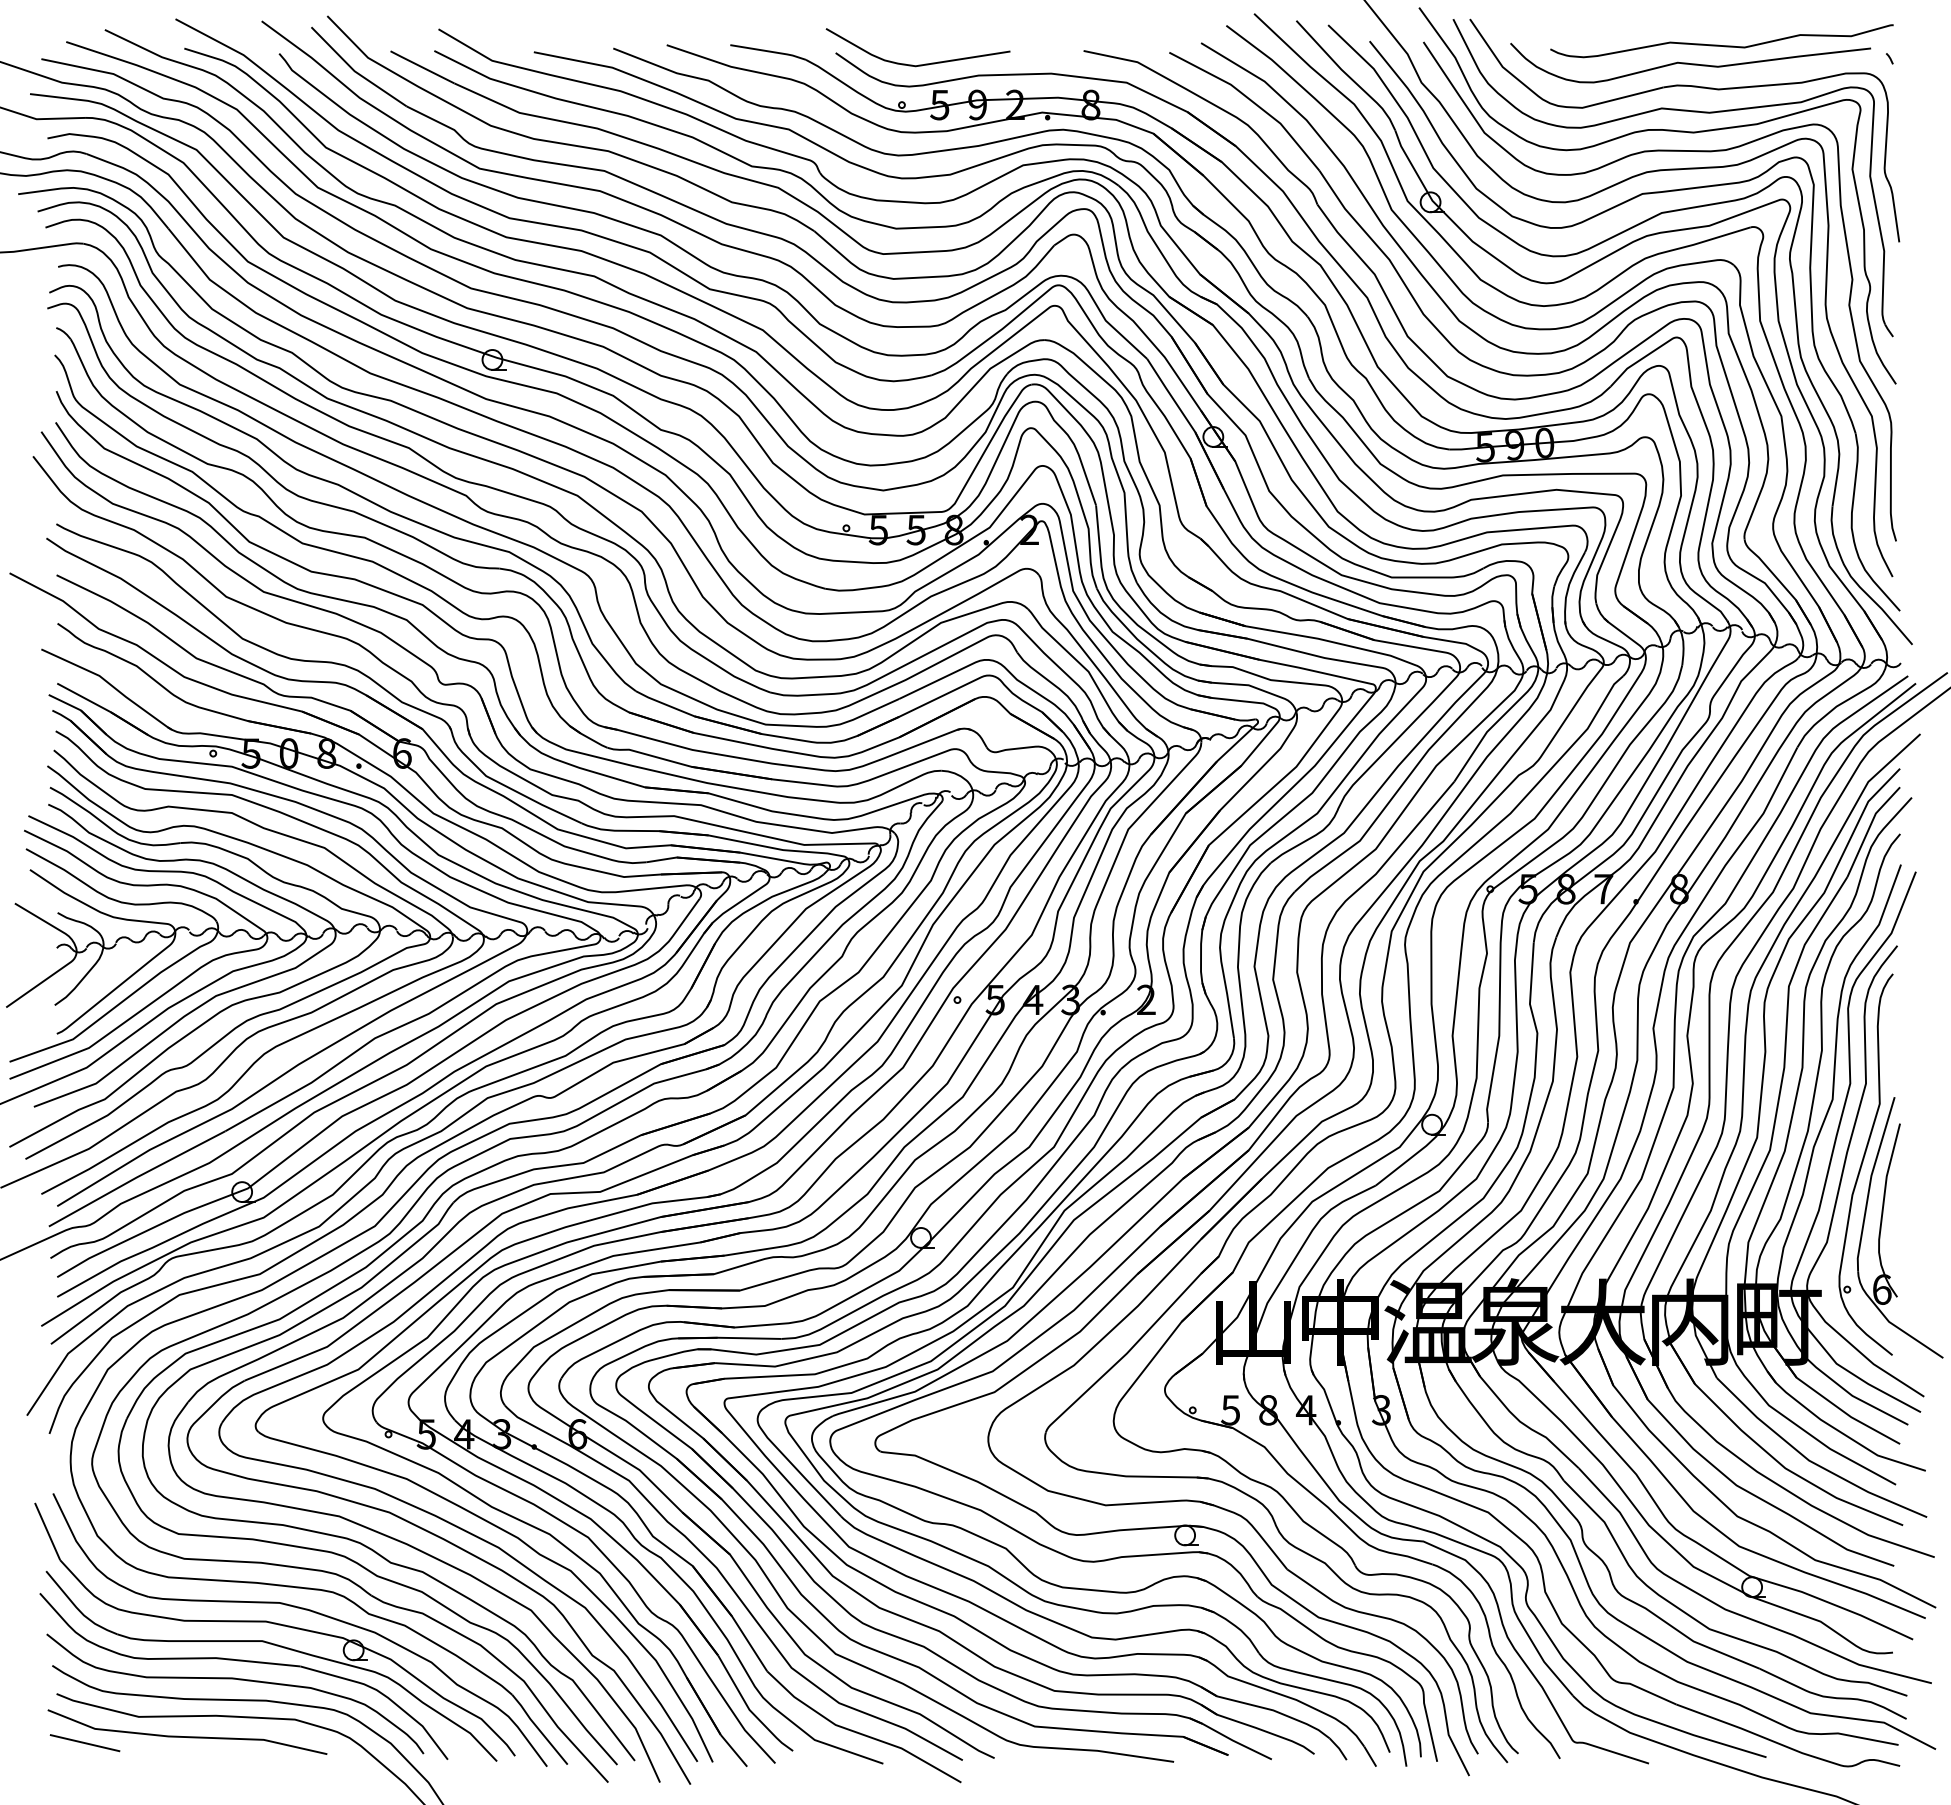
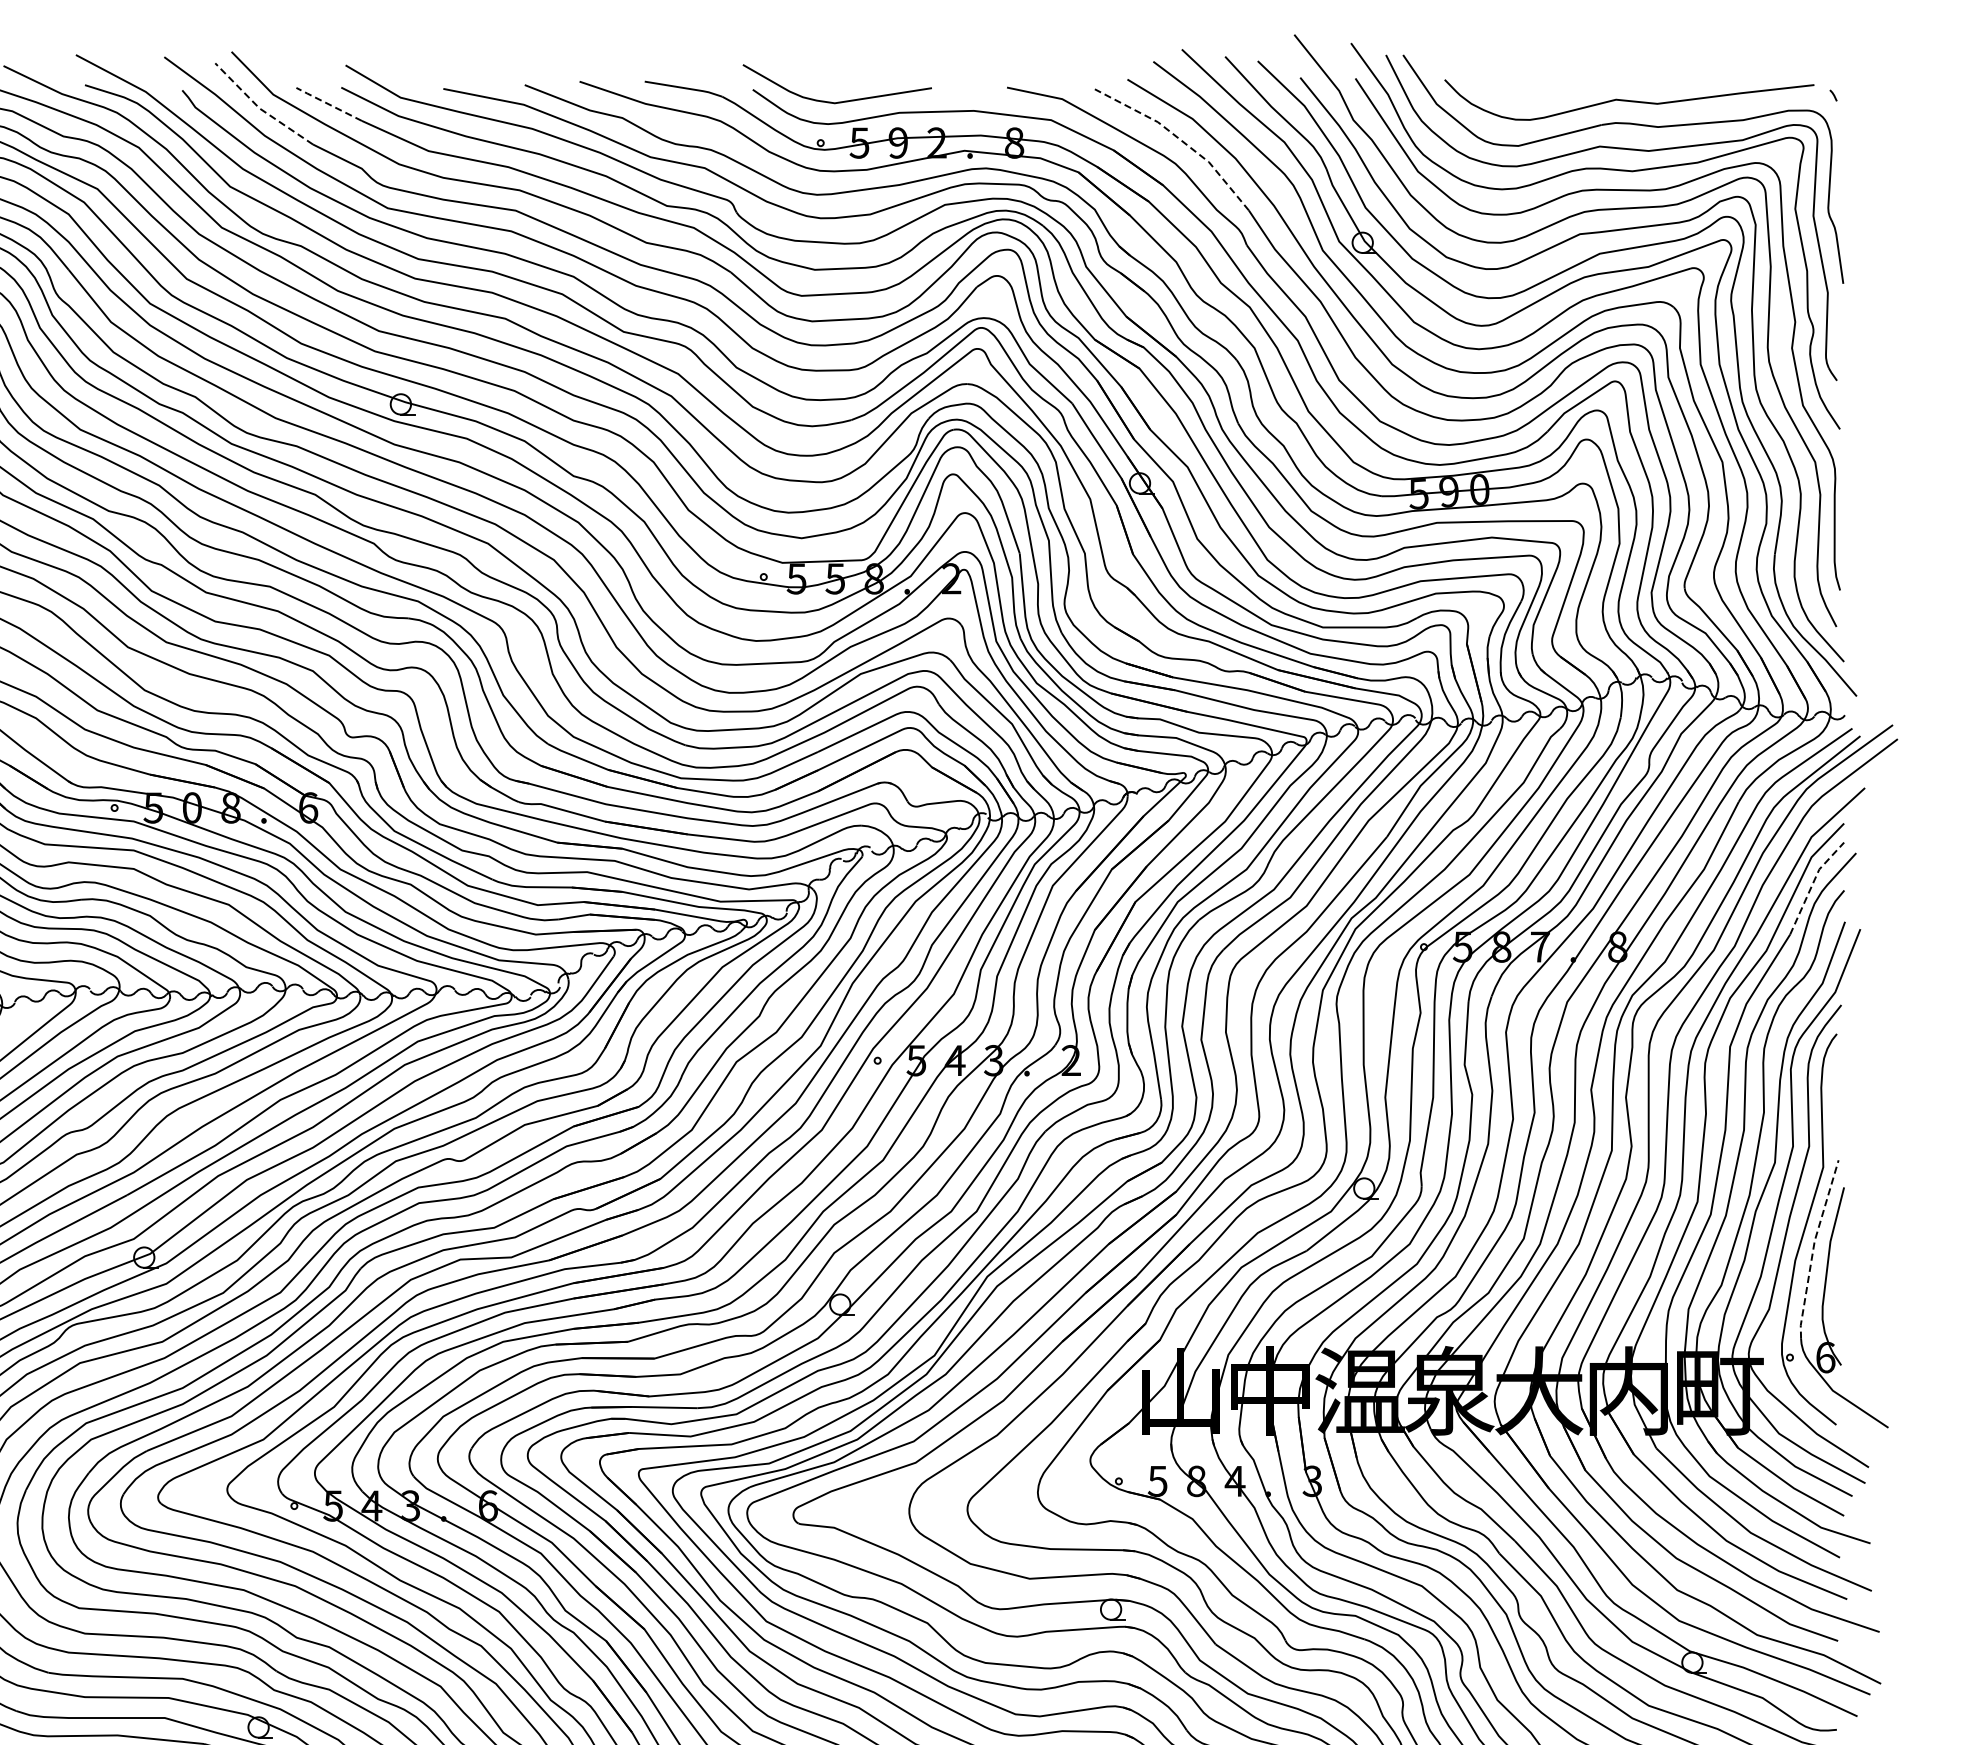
curve: (1721, 45) -> (1661, 82), removed
line: (421, 66) -> (328, 103), solid -> dashed
line: (354, 71) -> (259, 108), solid -> dashed
line: (1252, 101) -> (1180, 139), solid -> dashed
line: (1869, 828) -> (1812, 884), solid -> dashed
line: (1870, 1182) -> (1813, 1247), solid -> dashed

